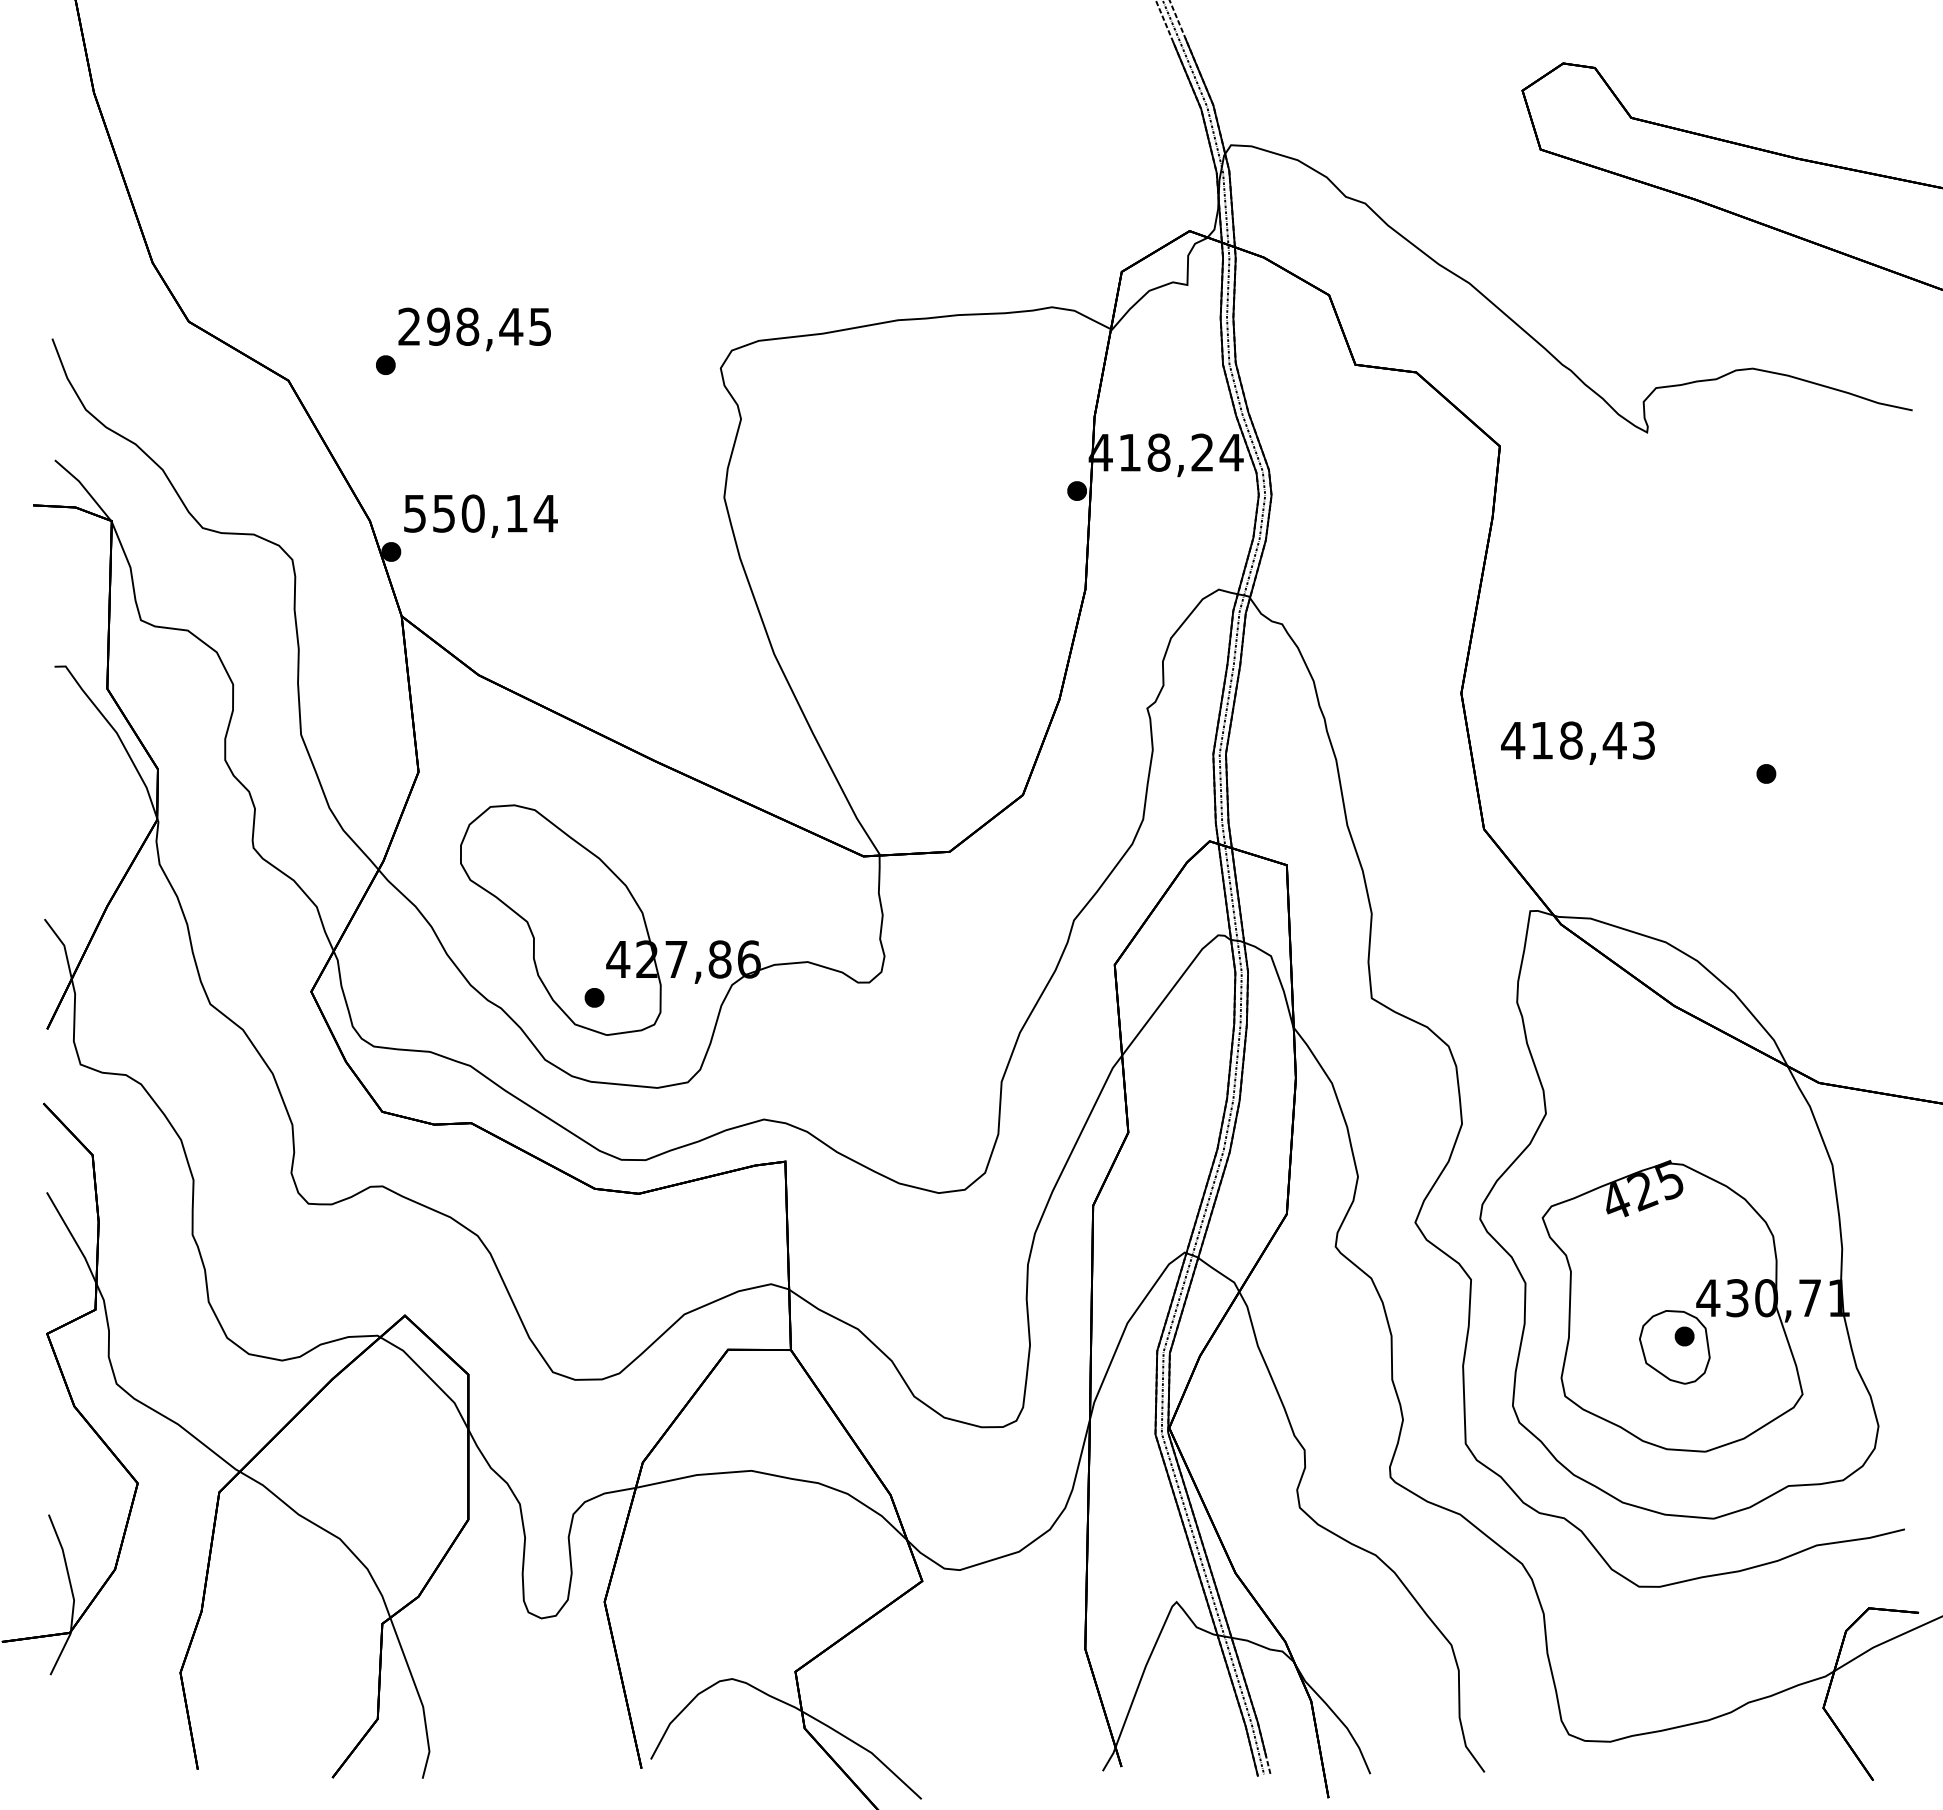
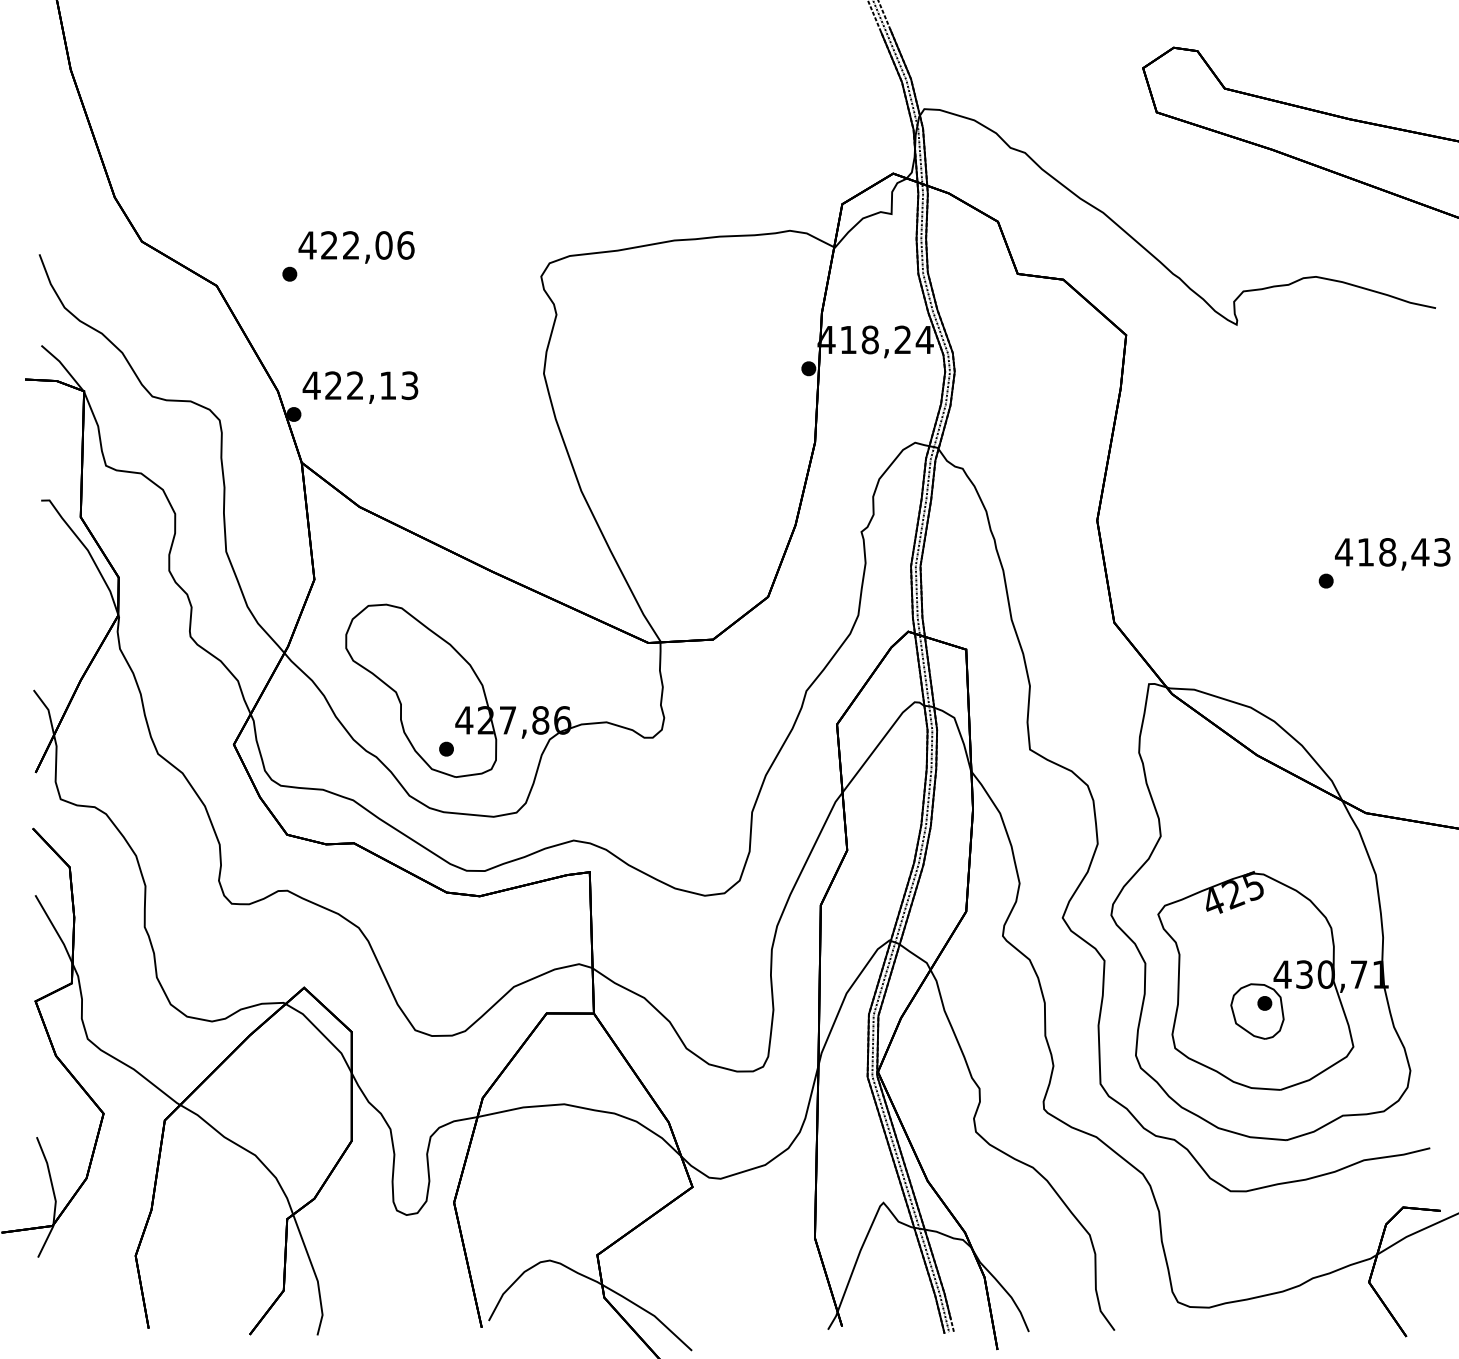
text: (474, 326) -> (356, 245), 298,45 -> 422,06
text: (479, 513) -> (360, 385), 550,14 -> 422,13
text: (1577, 742) -> (1392, 553), moved

